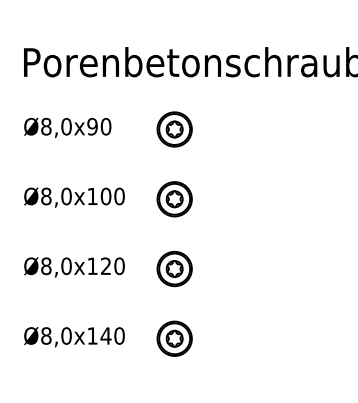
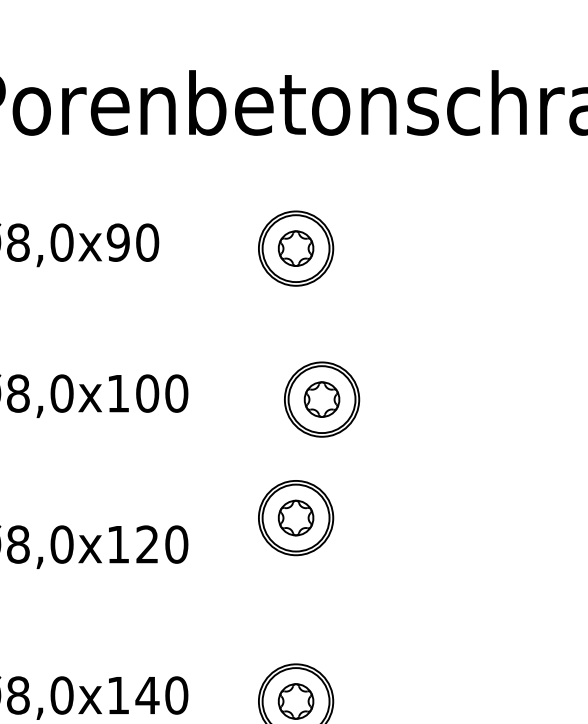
part: (174, 199) -> (321, 400), moved
part: (174, 269) -> (295, 519), moved

